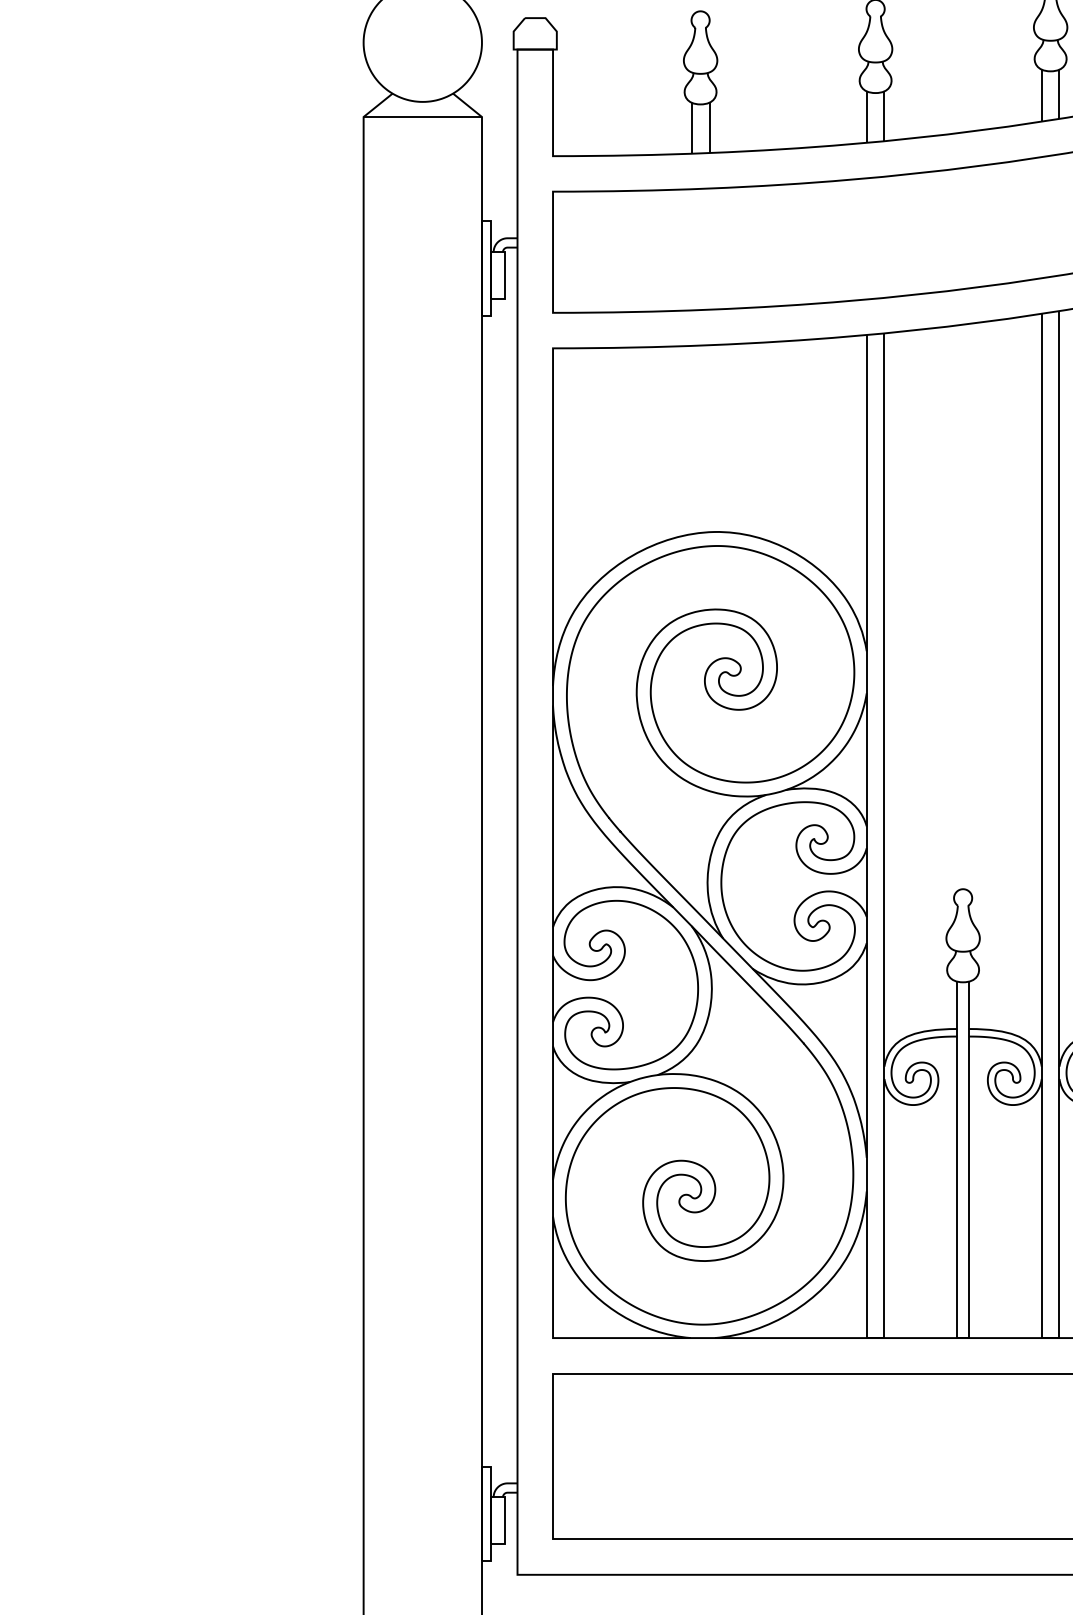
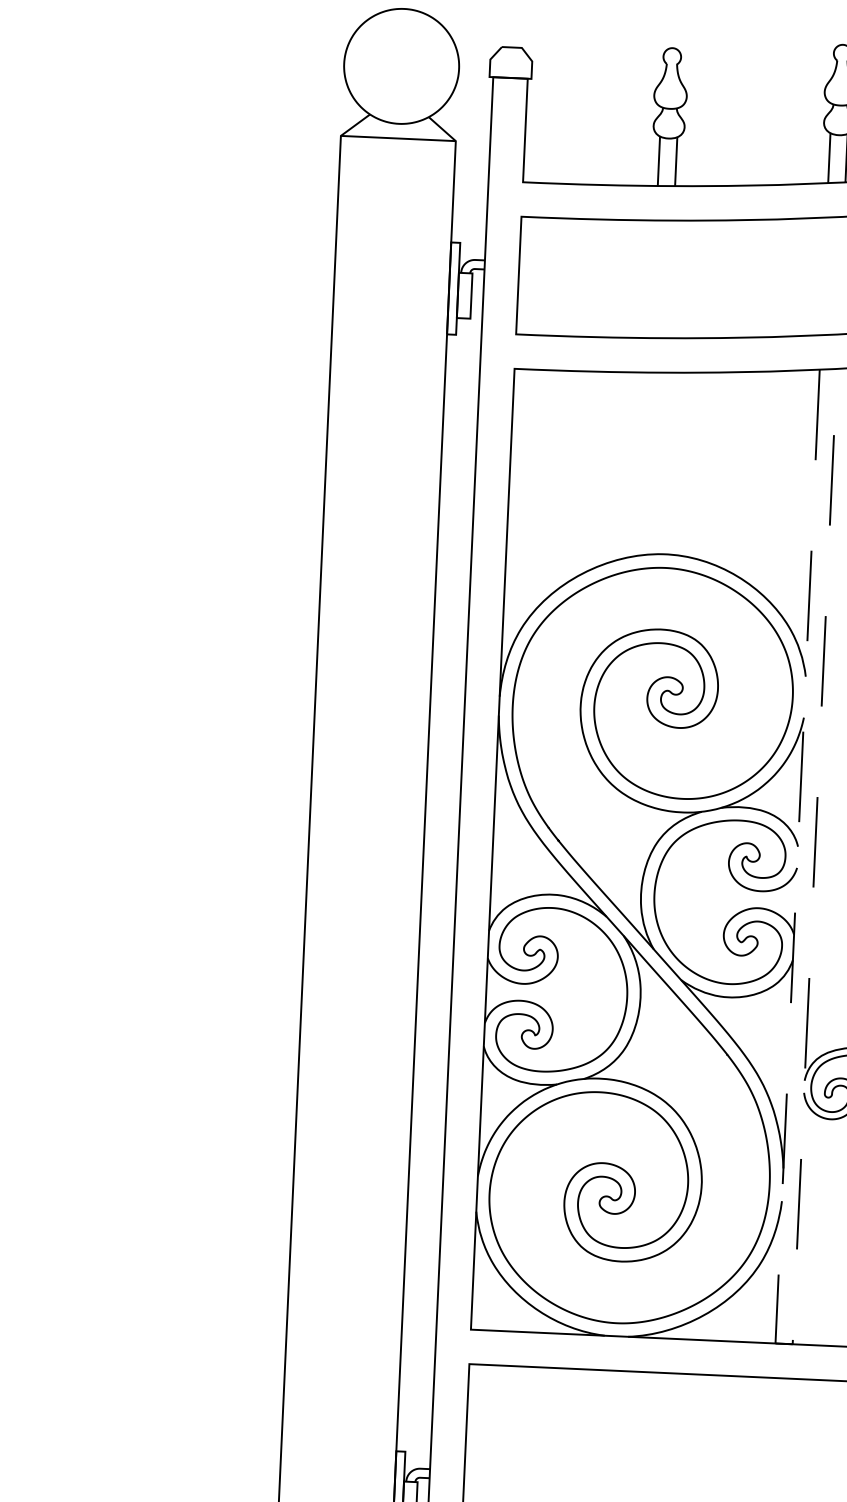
line: (876, 1338) -> (784, 1344), solid -> dashed

